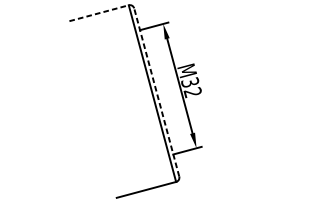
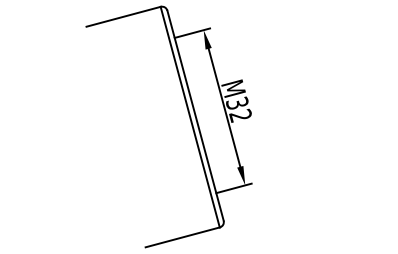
line: (99, 13) -> (124, 16), dashed -> solid
line: (156, 92) -> (195, 115), dashed -> solid

